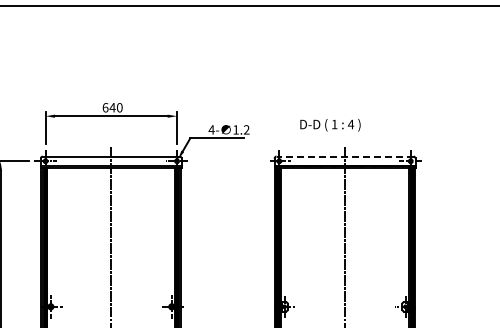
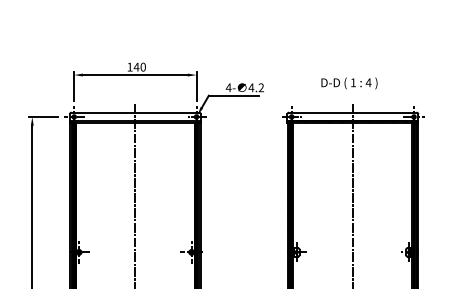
text: (105, 107) -> (129, 66), 640 -> 140
text: (330, 125) -> (349, 83), moved
text: (235, 129) -> (250, 87), 1.2 -> 4.2
line: (345, 156) -> (353, 112), dashed -> solid

